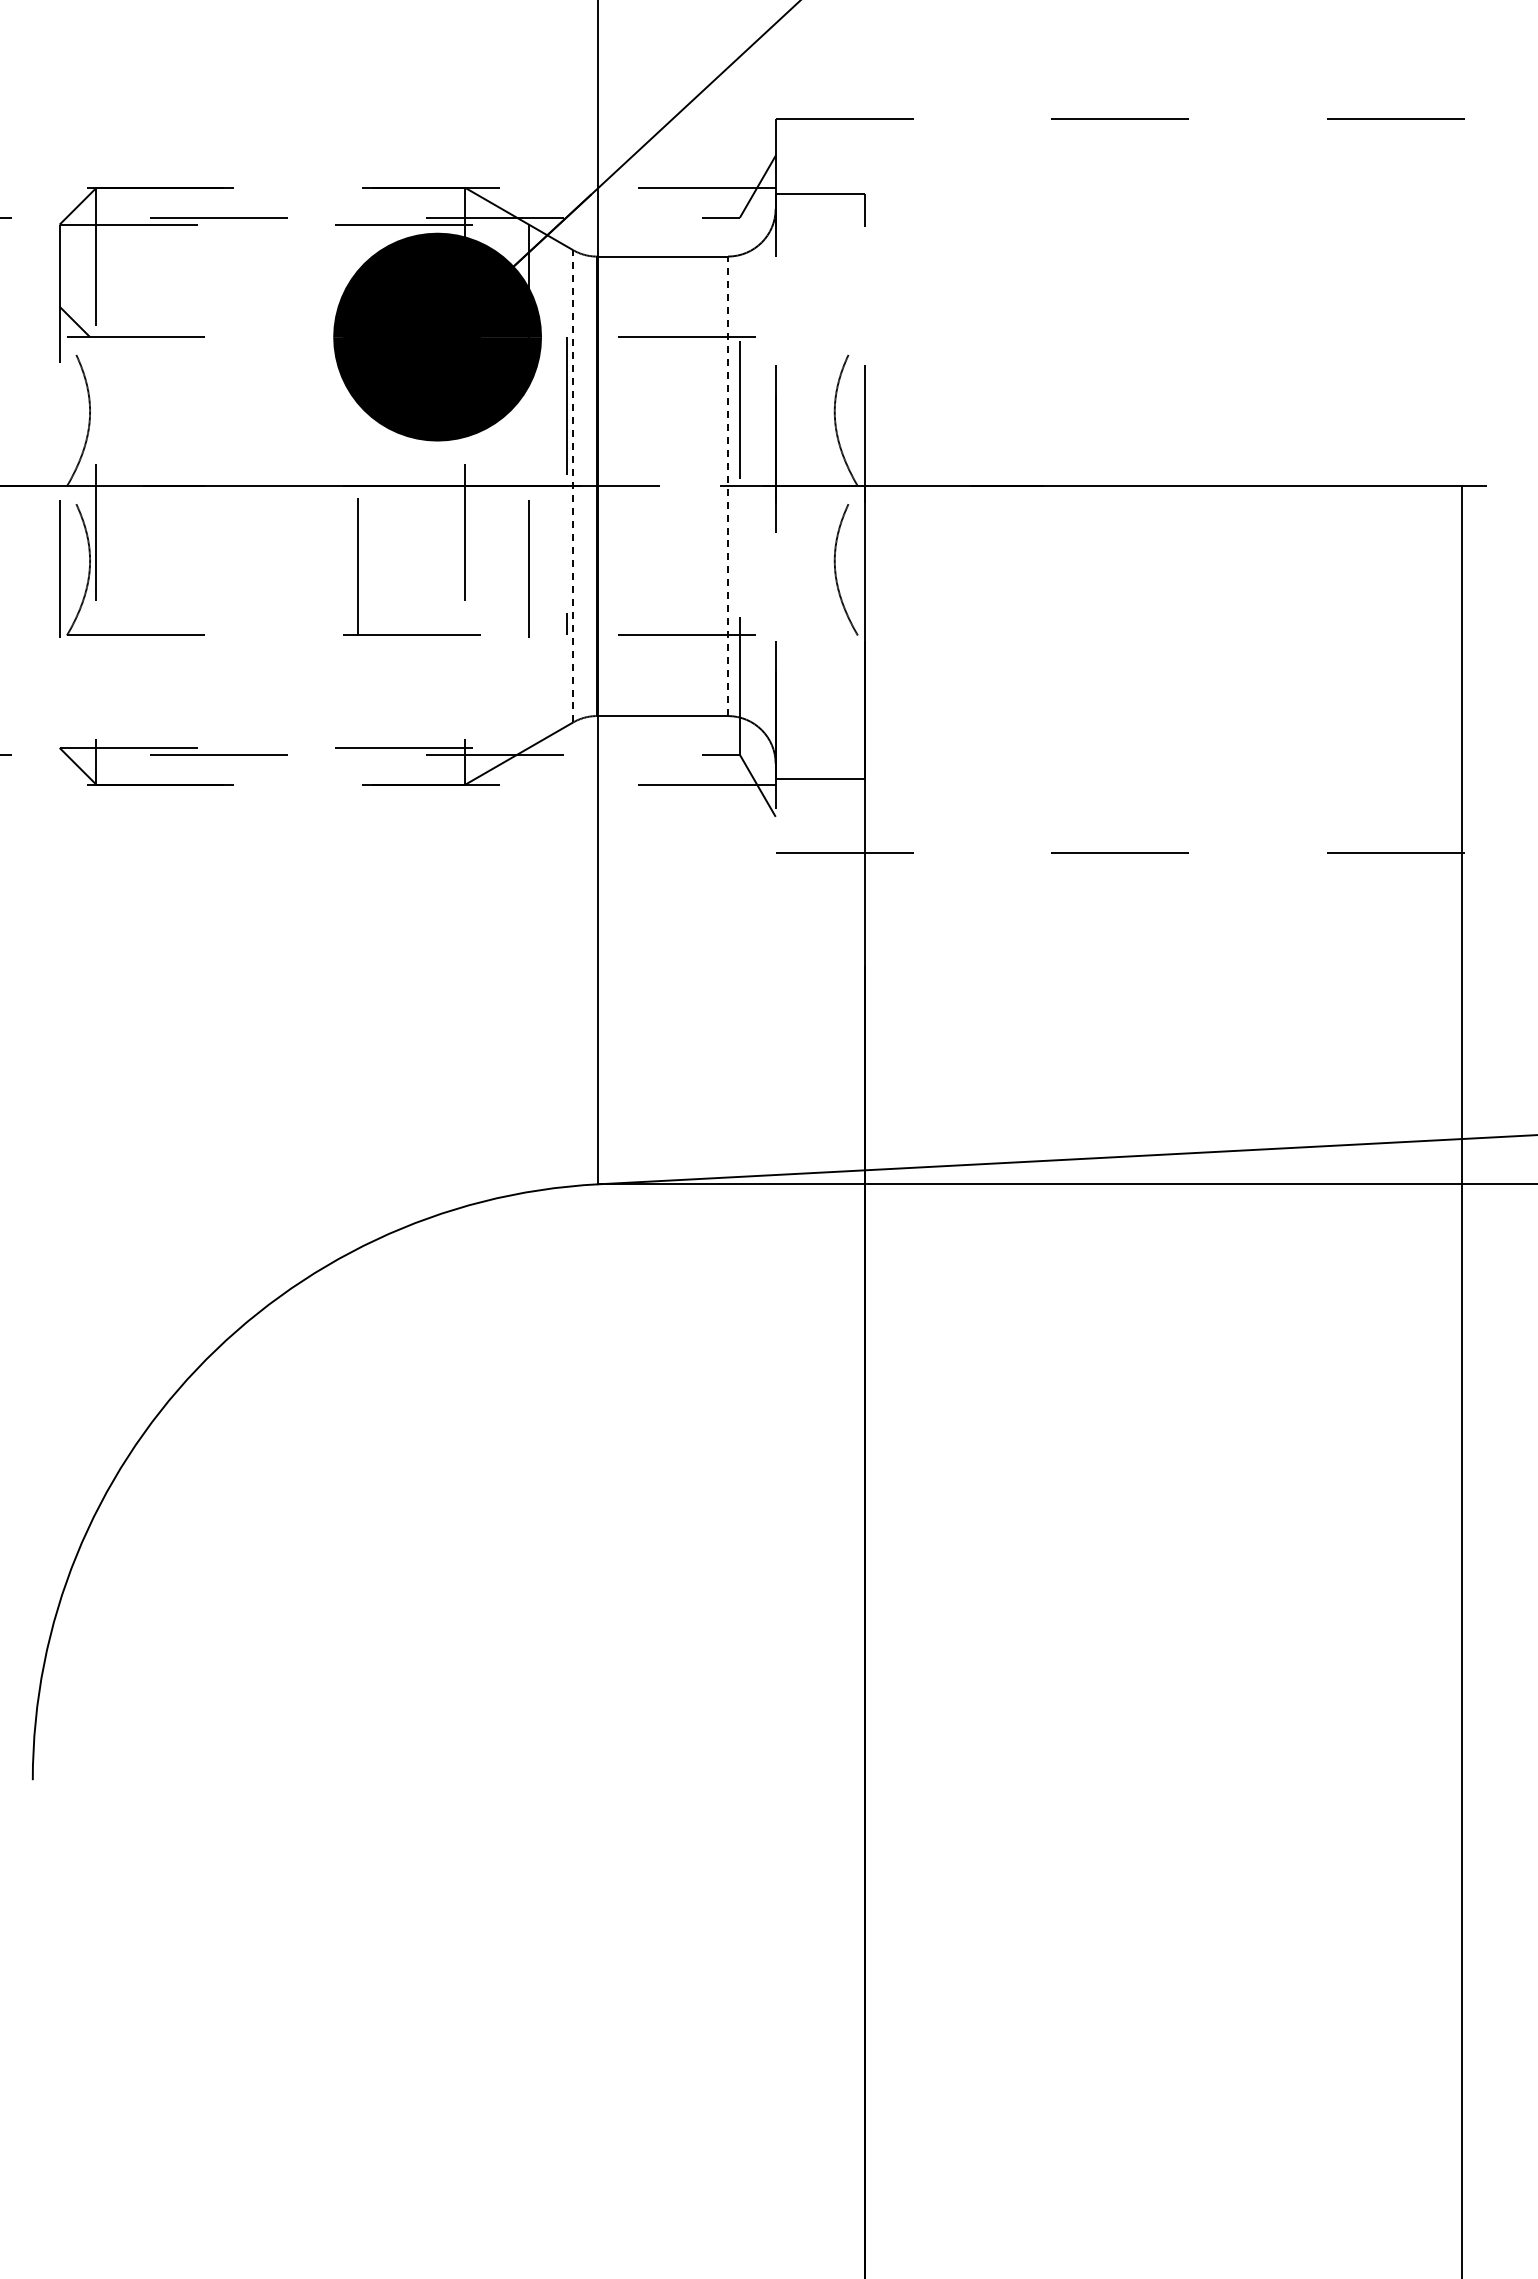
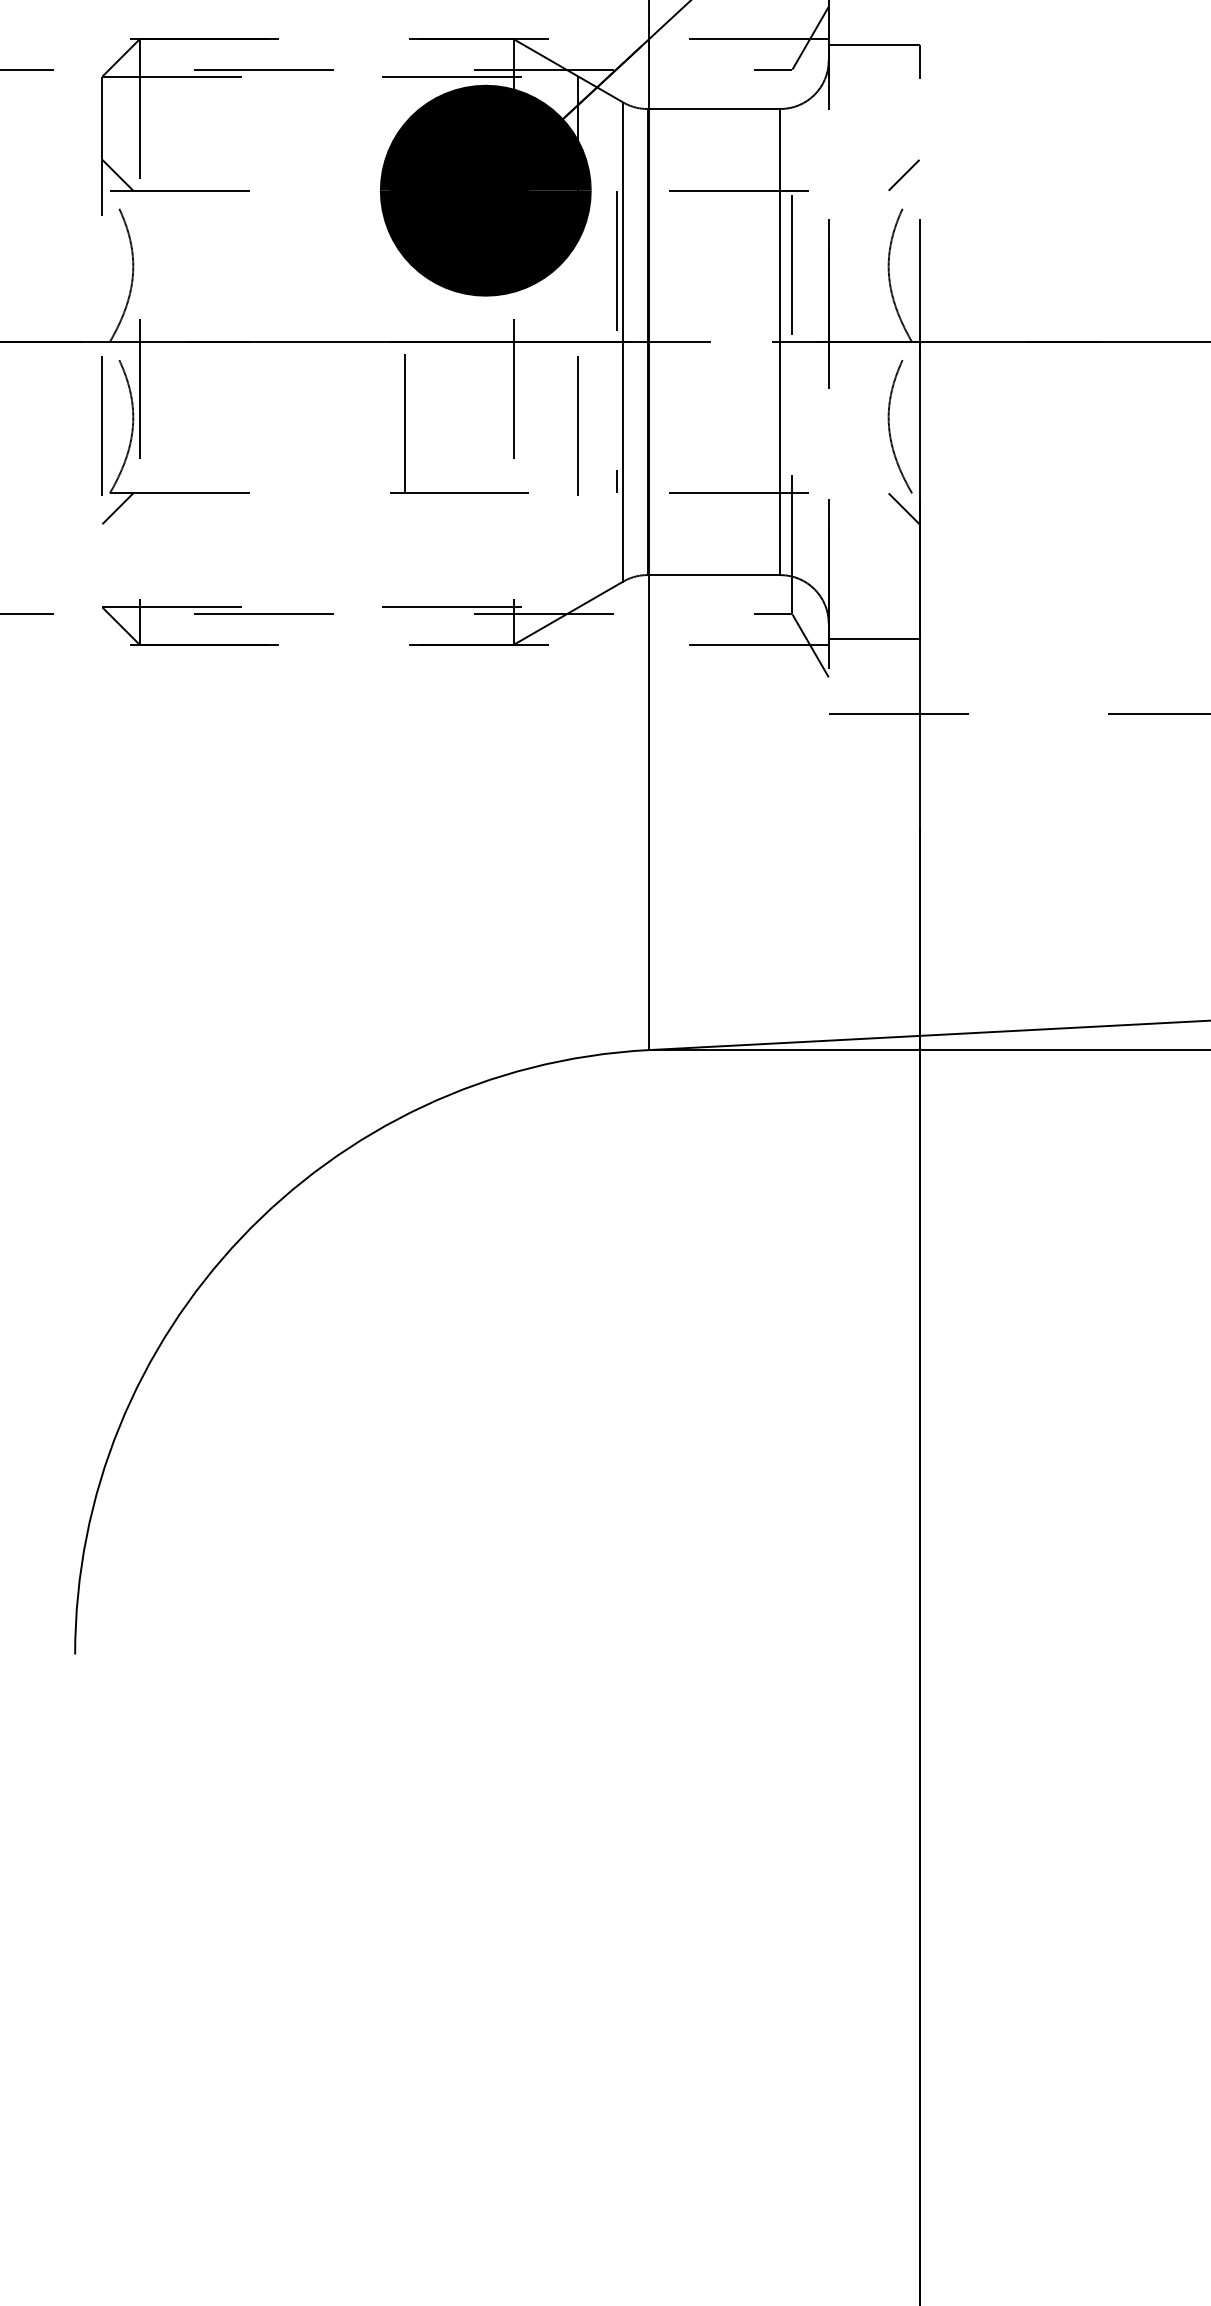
line: (849, 321) -> (903, 174), added
line: (573, 485) -> (623, 341), dashed -> solid
line: (727, 486) -> (779, 342), dashed -> solid
line: (74, 650) -> (117, 508), added
line: (849, 650) -> (903, 508), added

